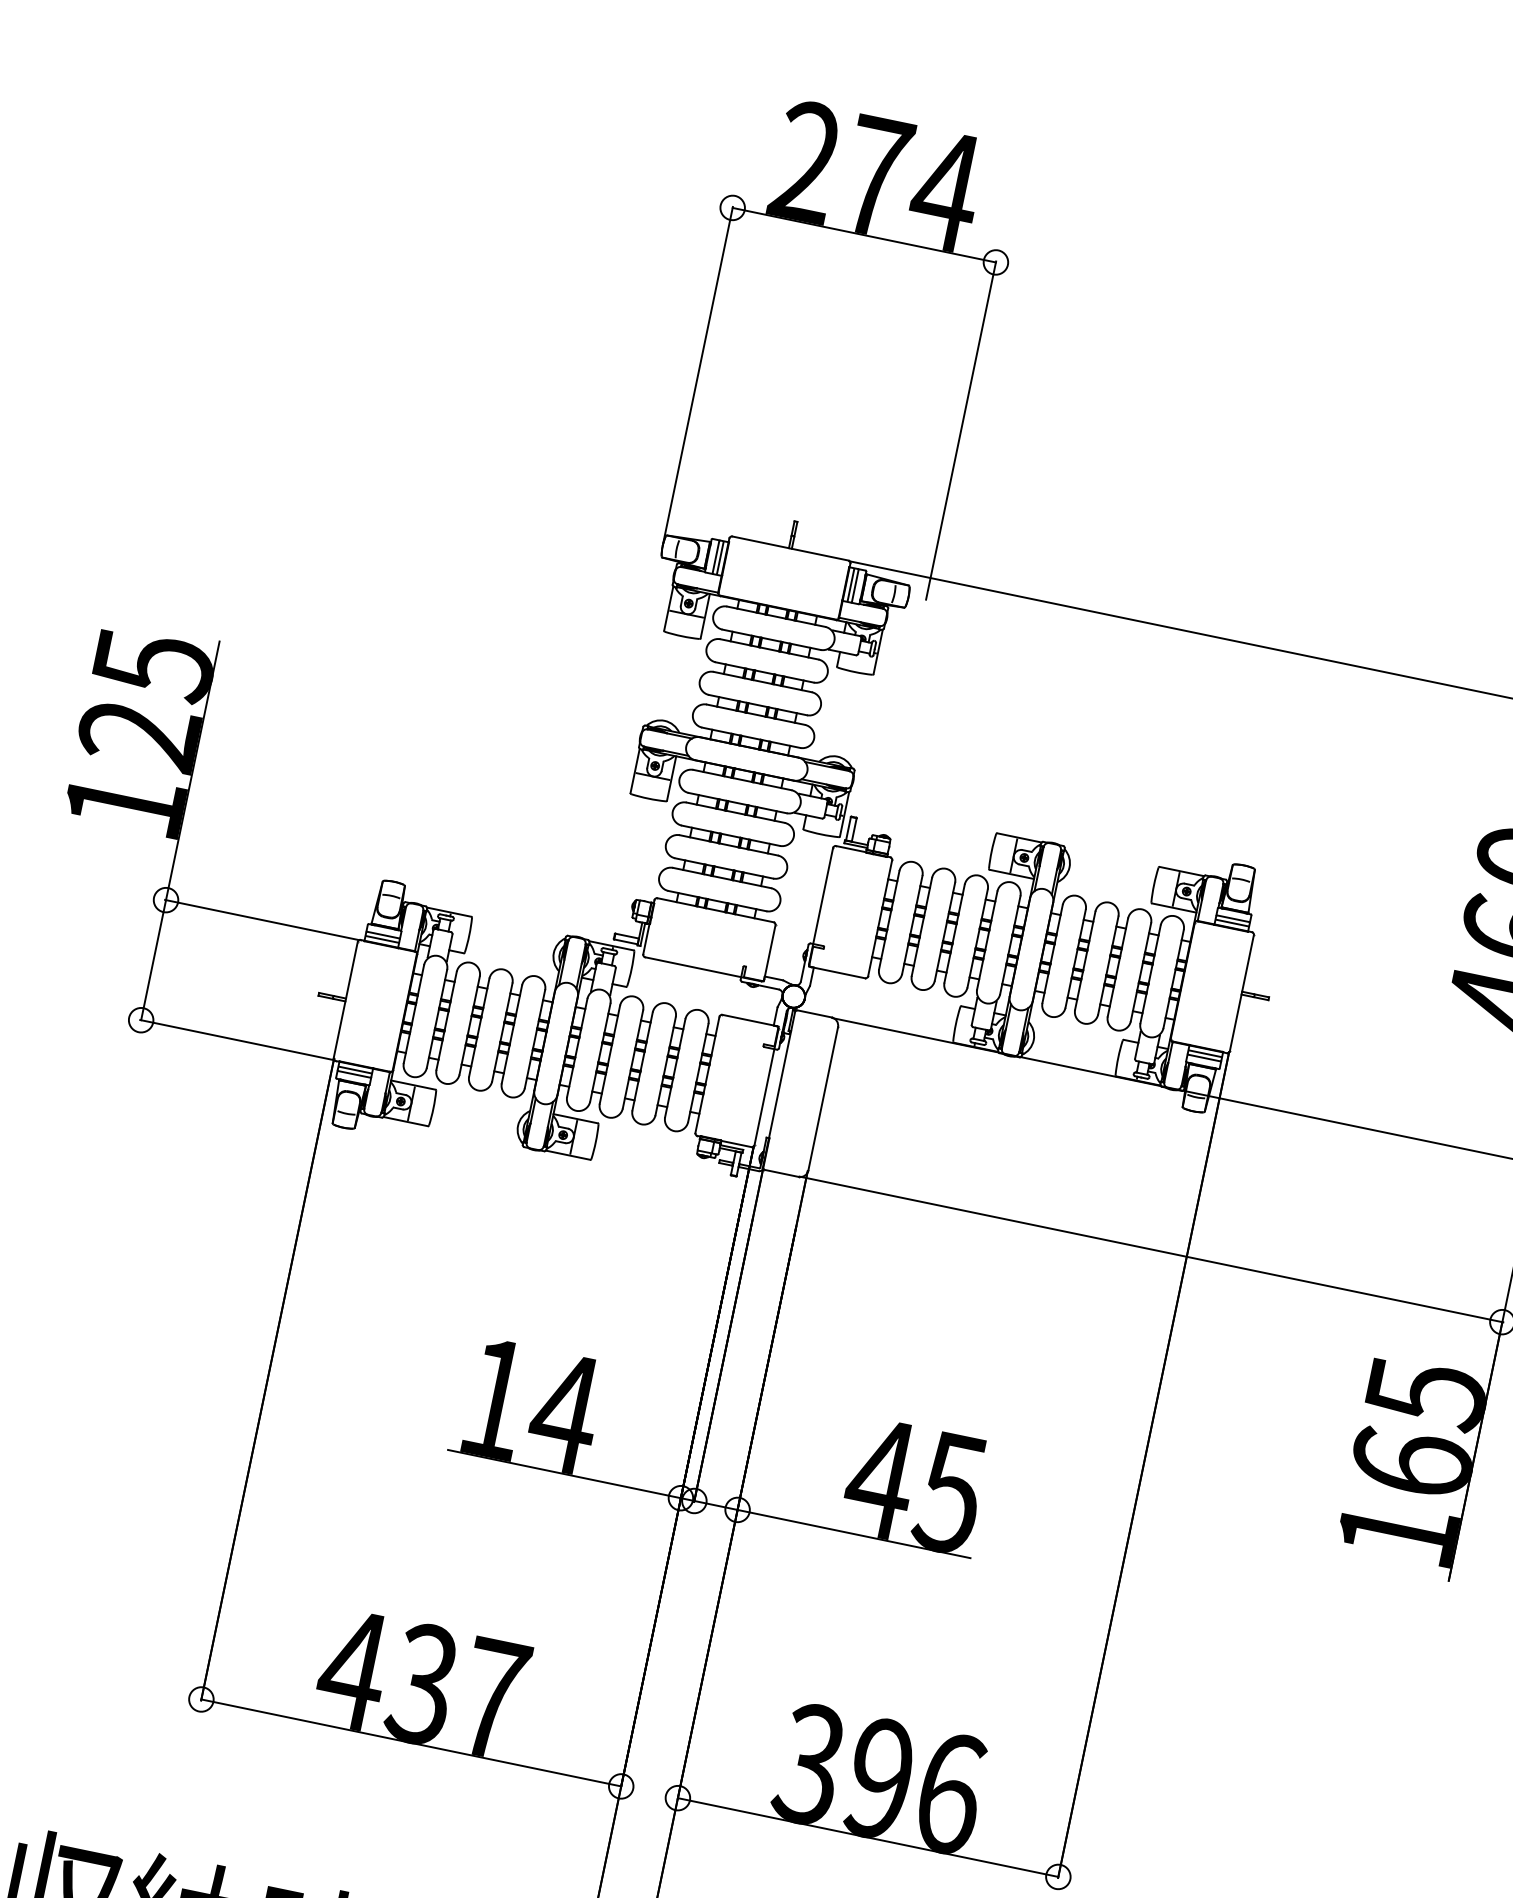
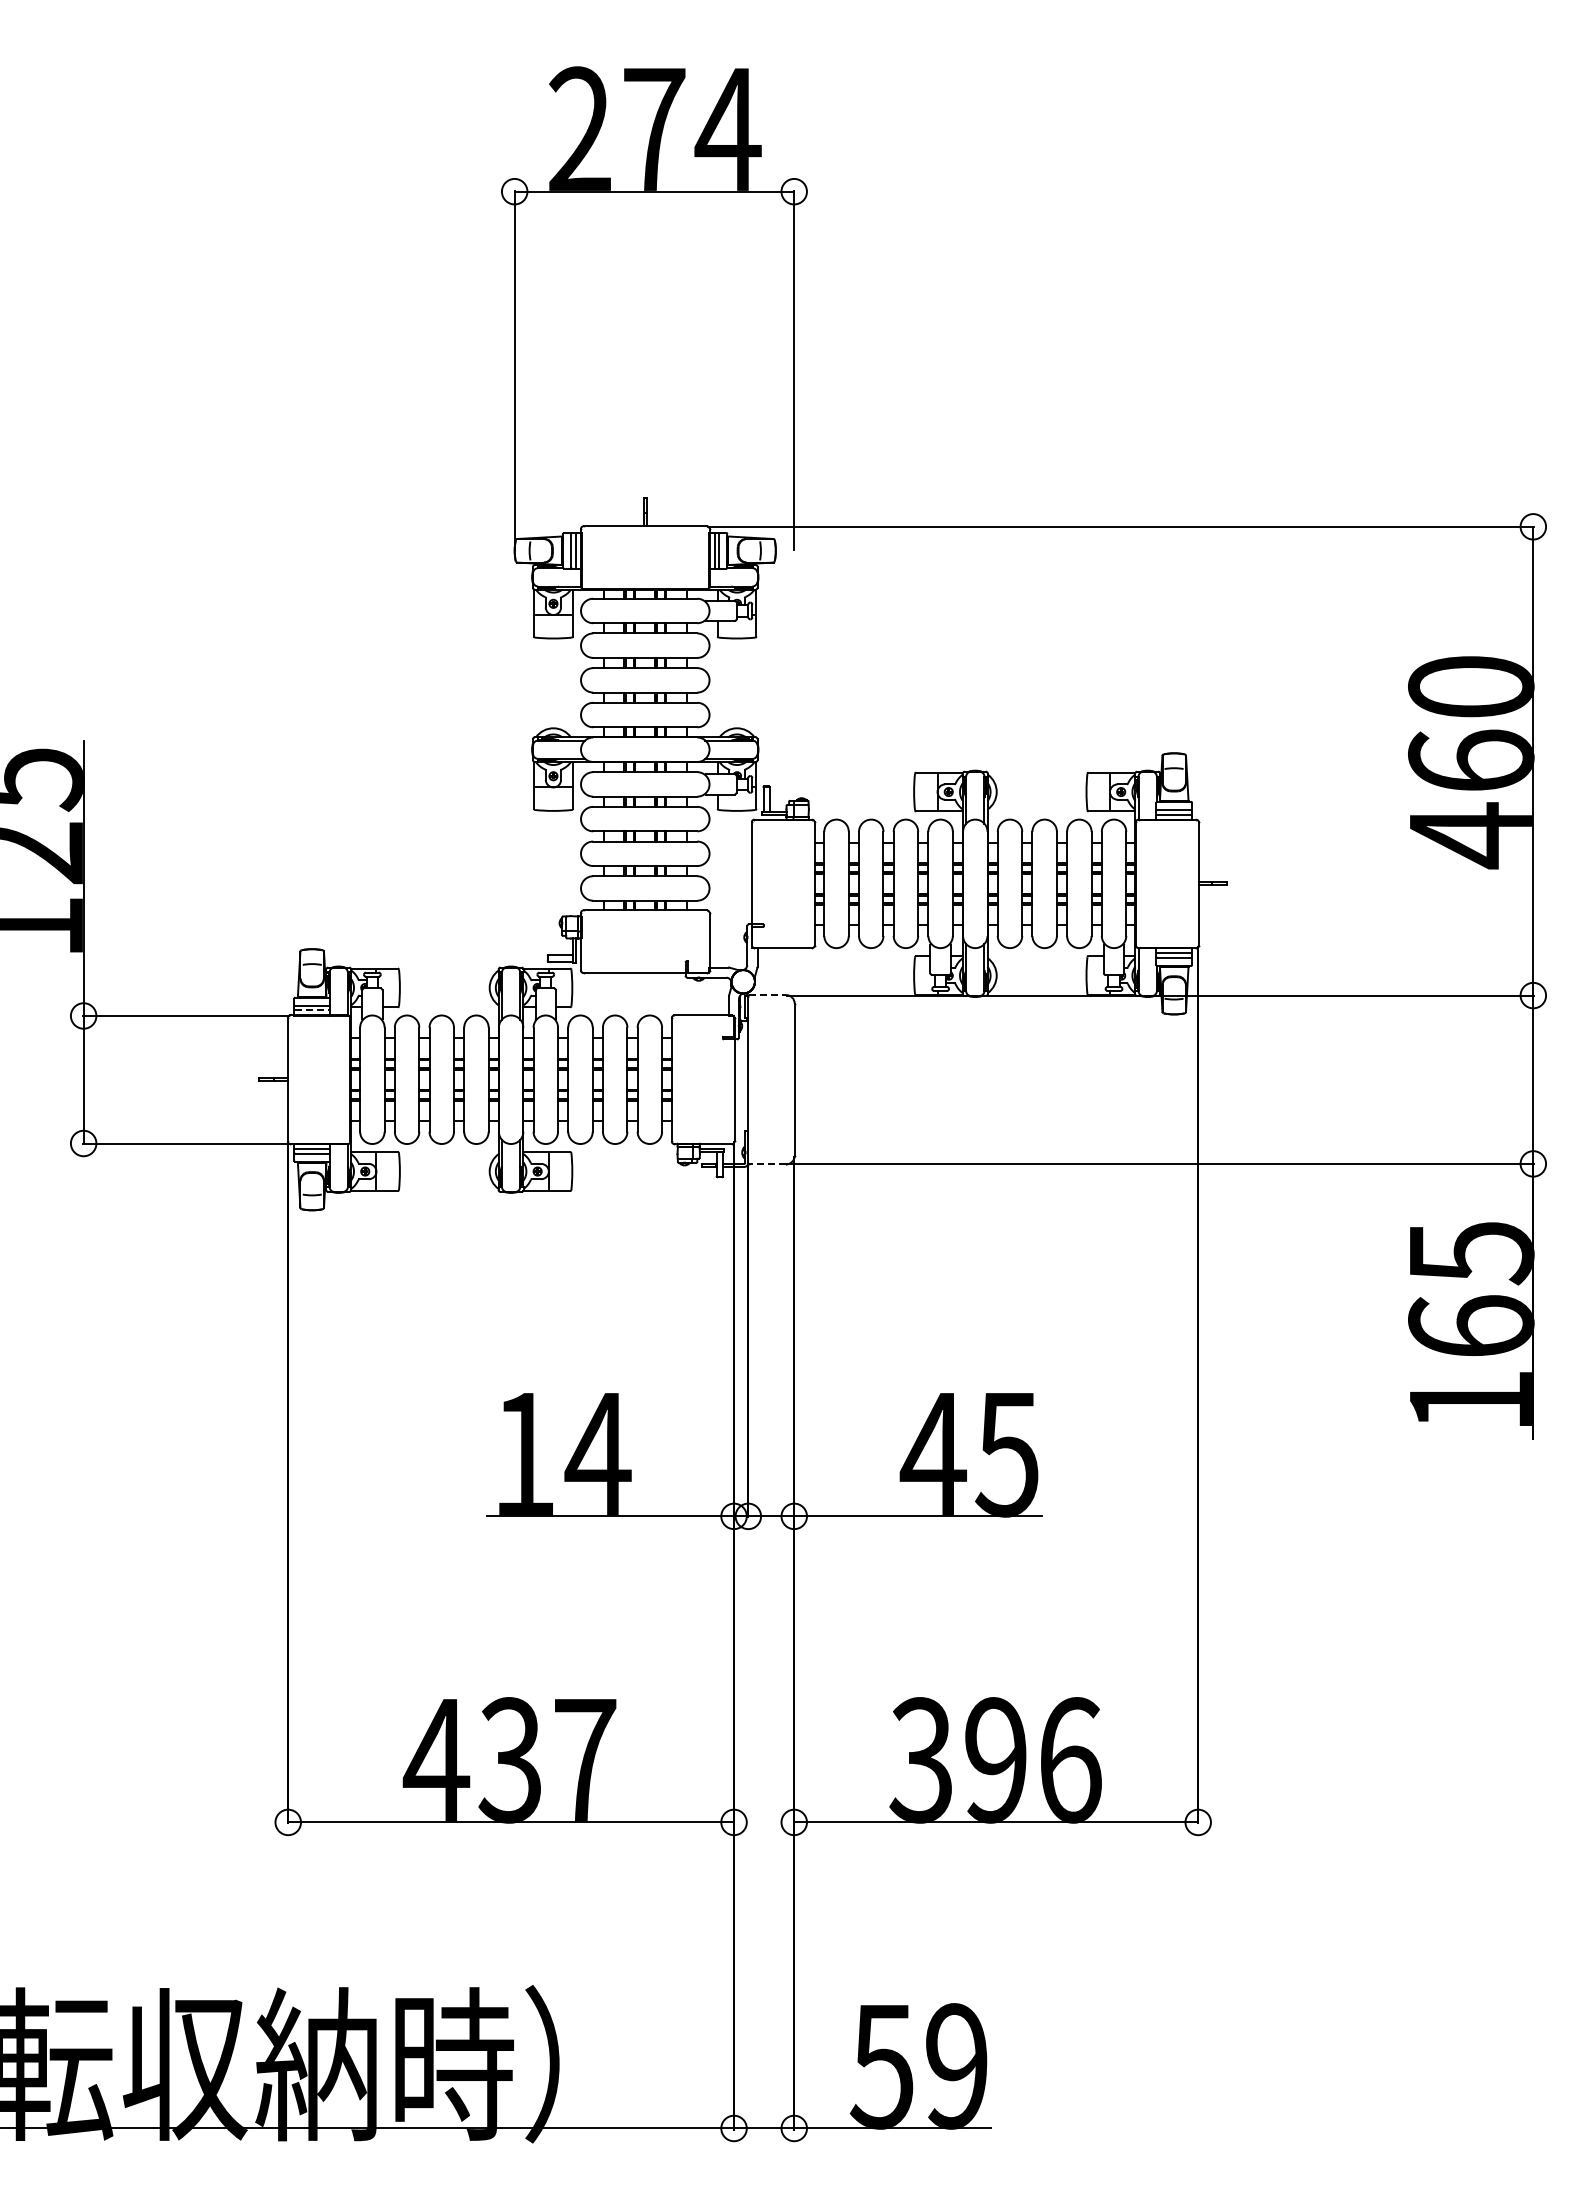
line: (382, 939) -> (312, 1010), solid -> dashed
line: (814, 1014) -> (768, 995), solid -> dashed
line: (781, 1173) -> (767, 1164), solid -> dashed

